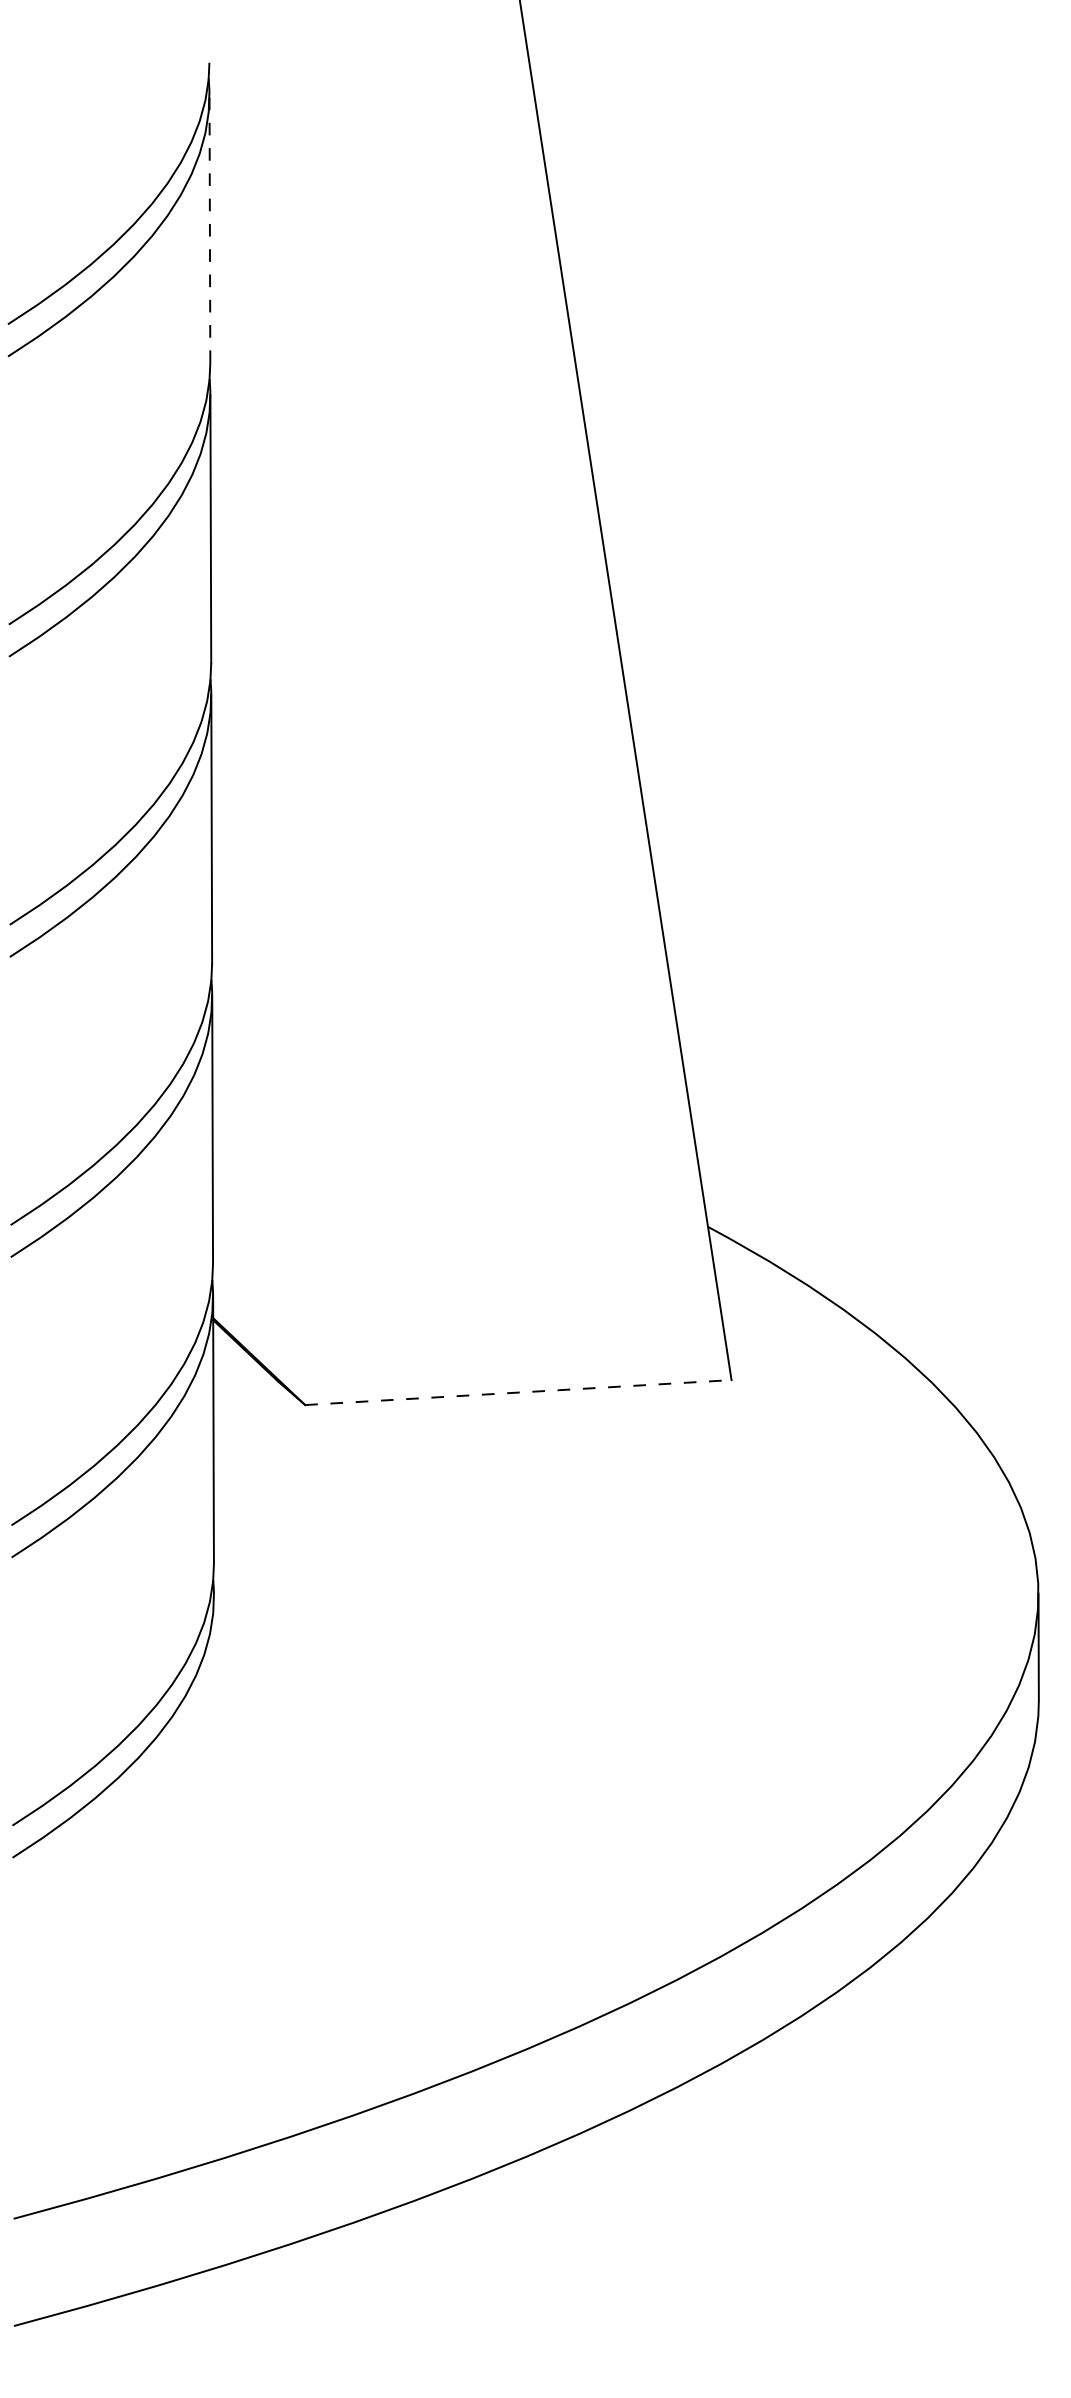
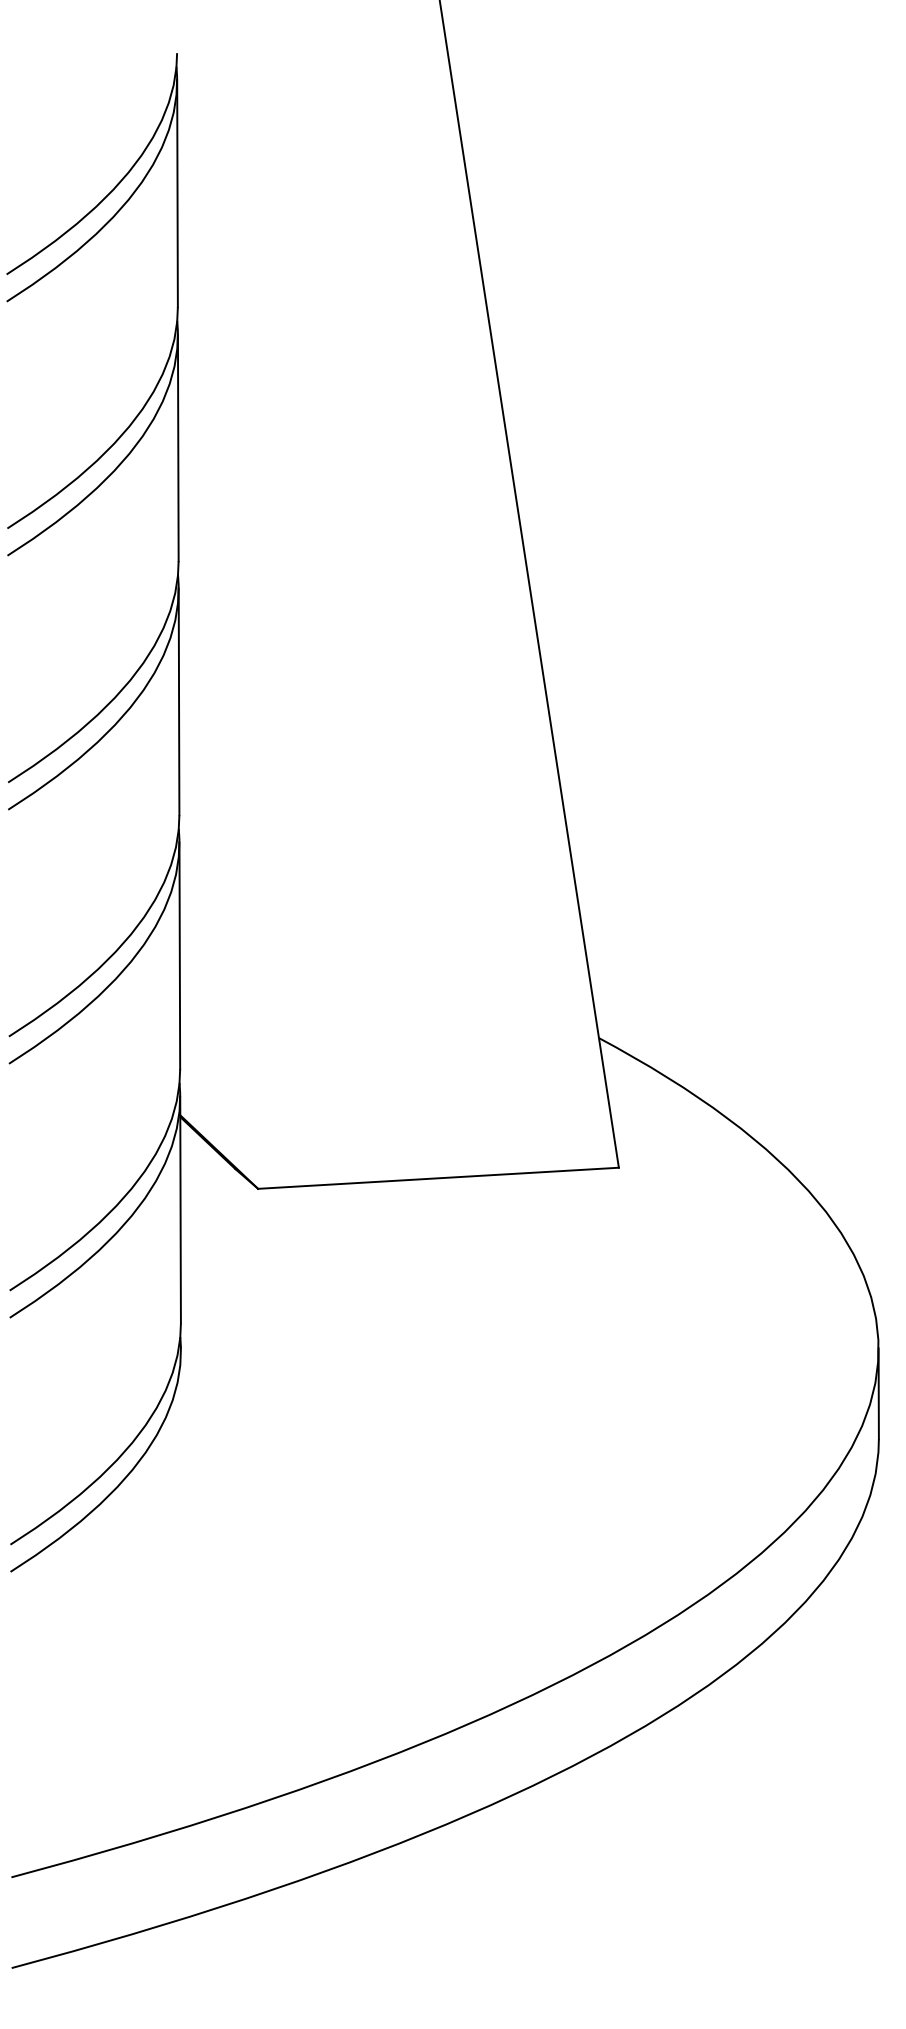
line: (209, 228) -> (177, 193), dashed -> solid
line: (518, 1392) -> (438, 1178), dashed -> solid

